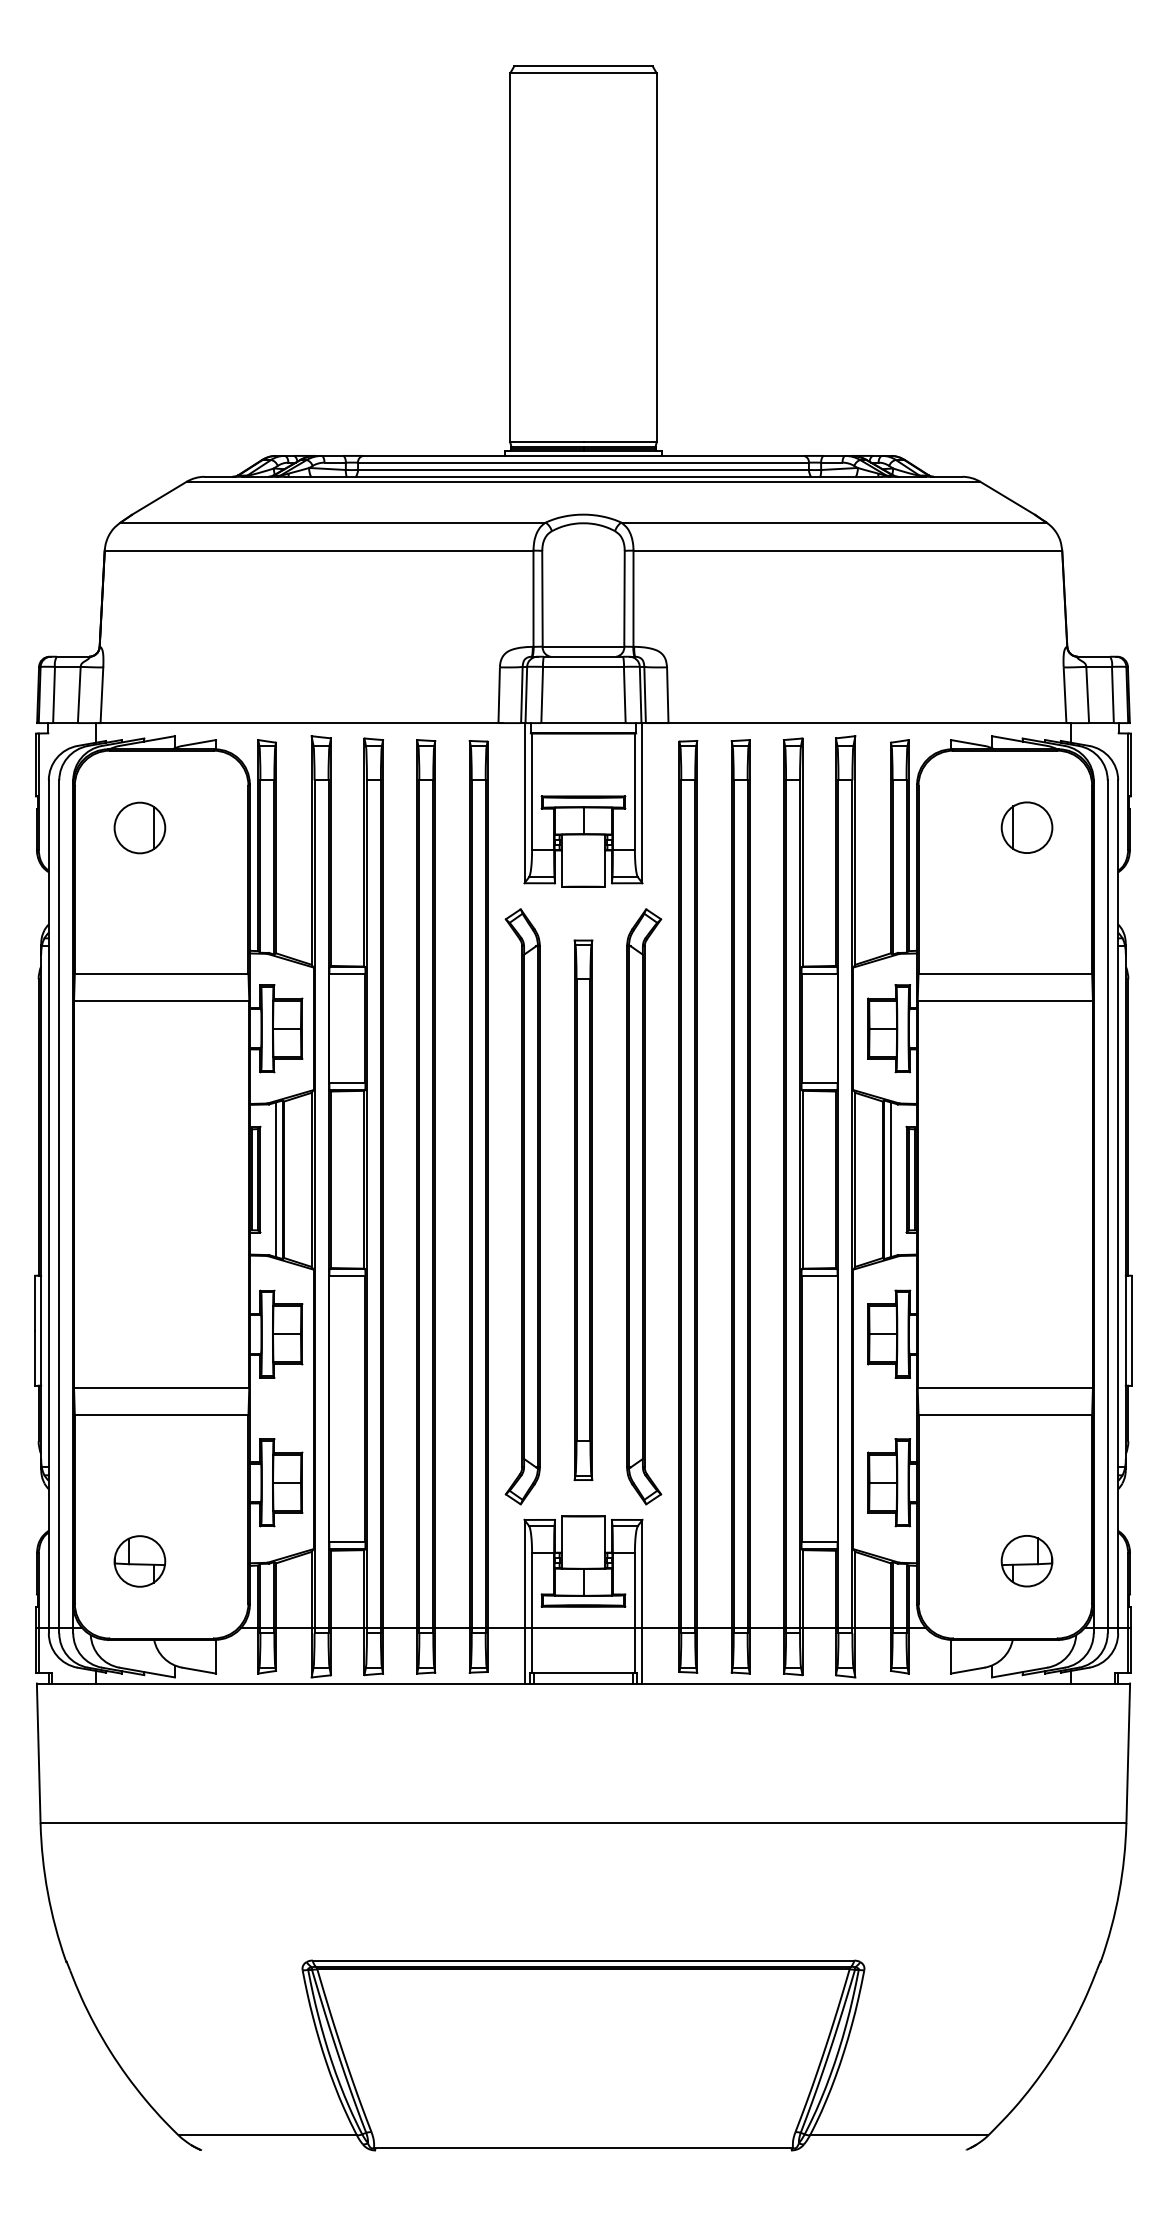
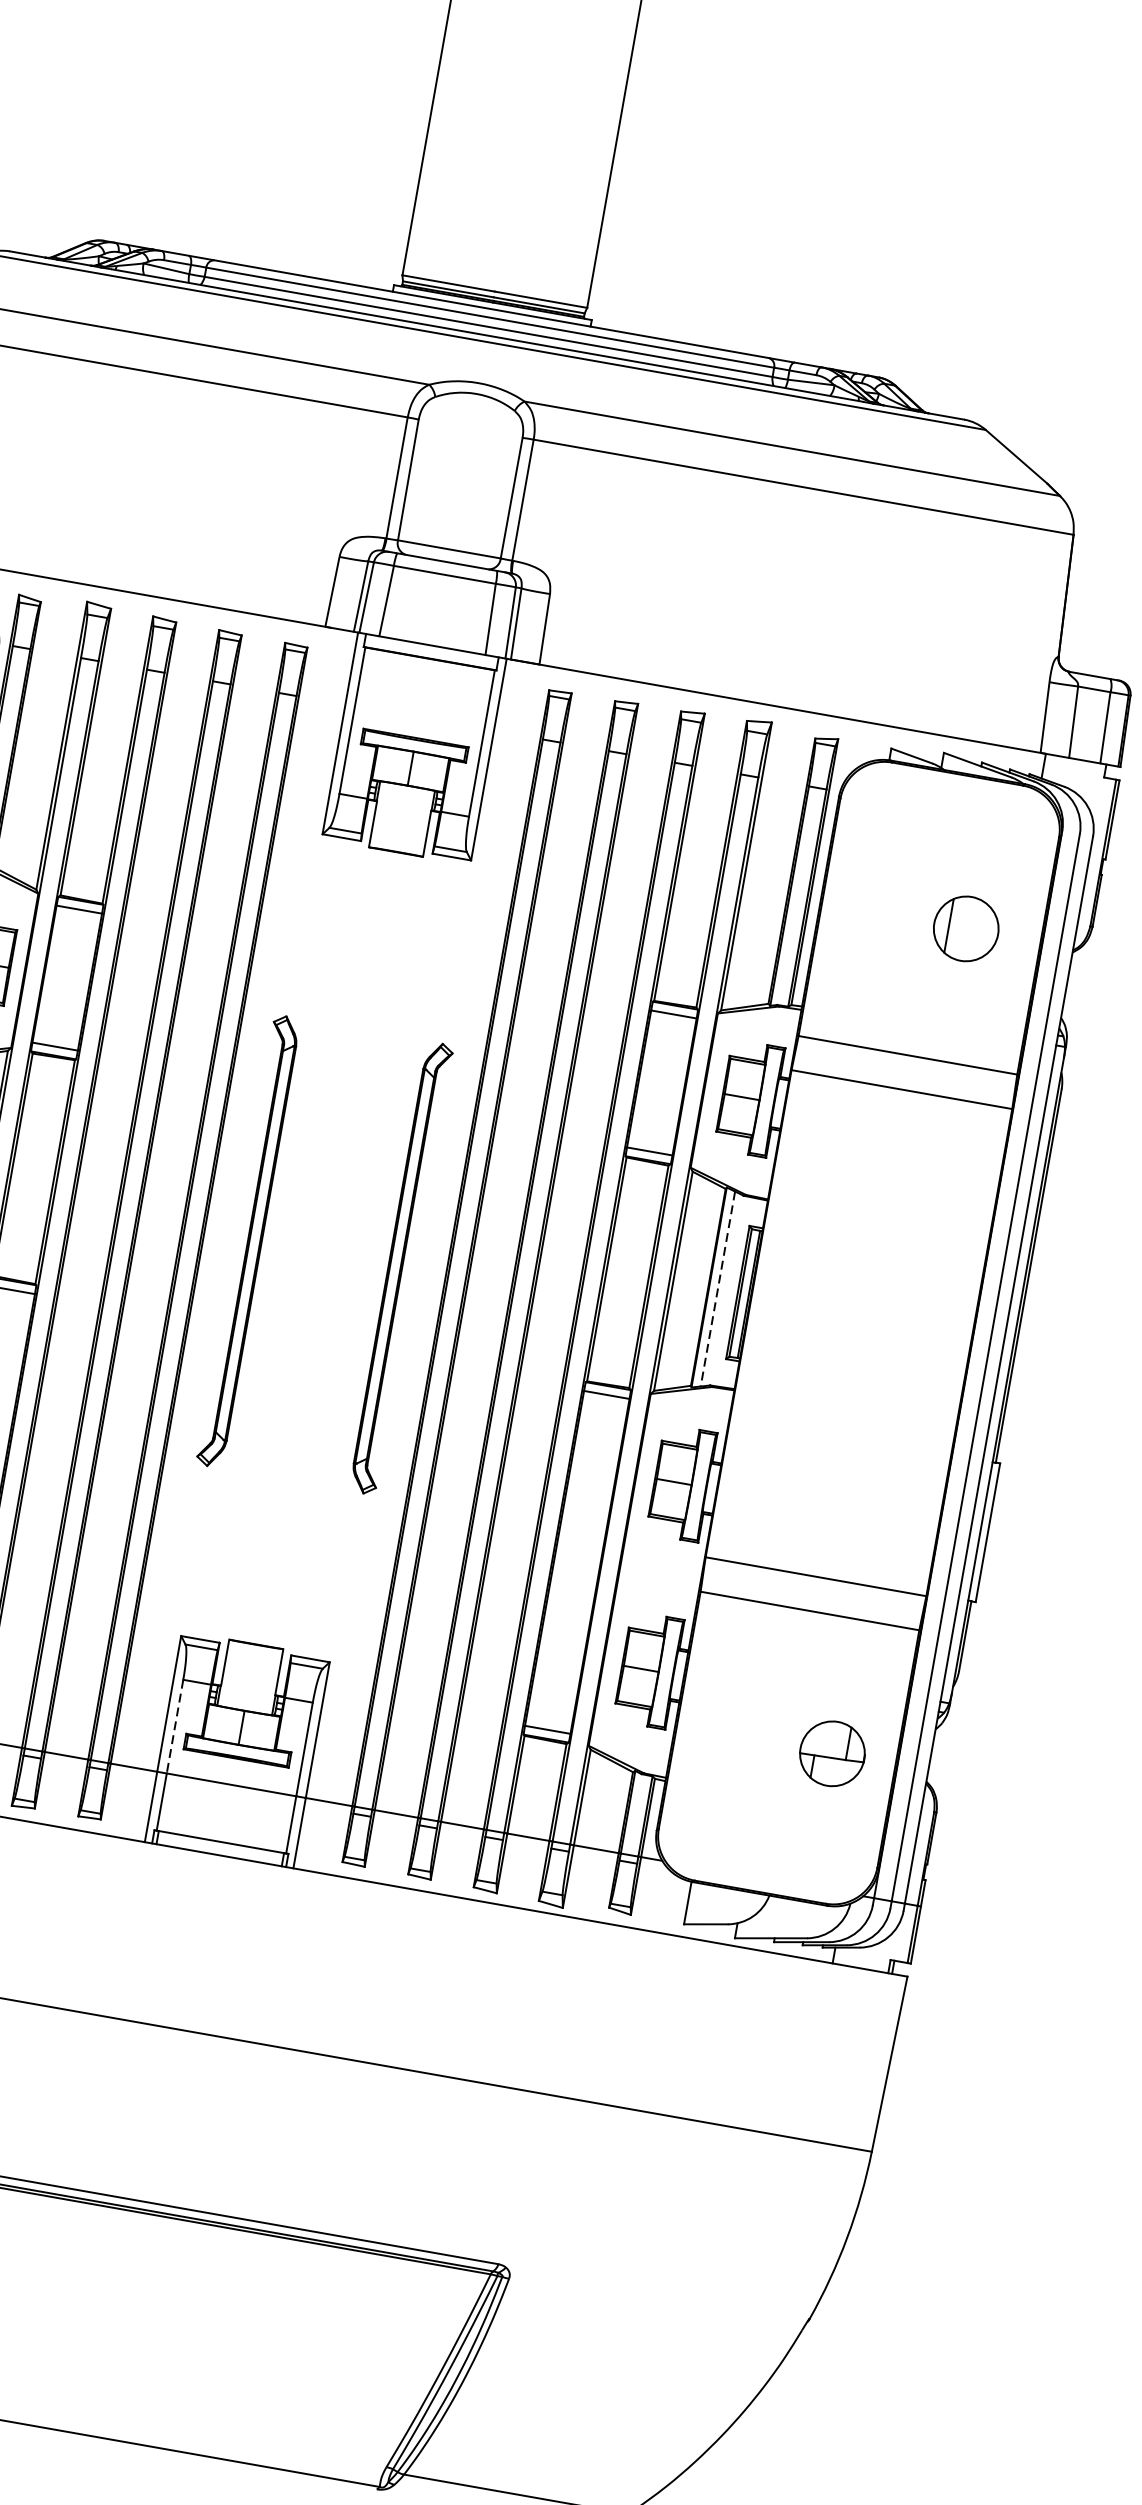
part: (1026, 827) -> (965, 928), moved
line: (890, 1180) -> (717, 1289), solid -> dashed
part: (522, 1206) -> (248, 1240), size x0.6
part: (644, 1206) -> (401, 1268), size x0.6
part: (583, 1210) -> (324, 1259), removed
part: (1026, 1561) -> (831, 1754), moved
line: (532, 1591) -> (175, 1727), solid -> dashed

